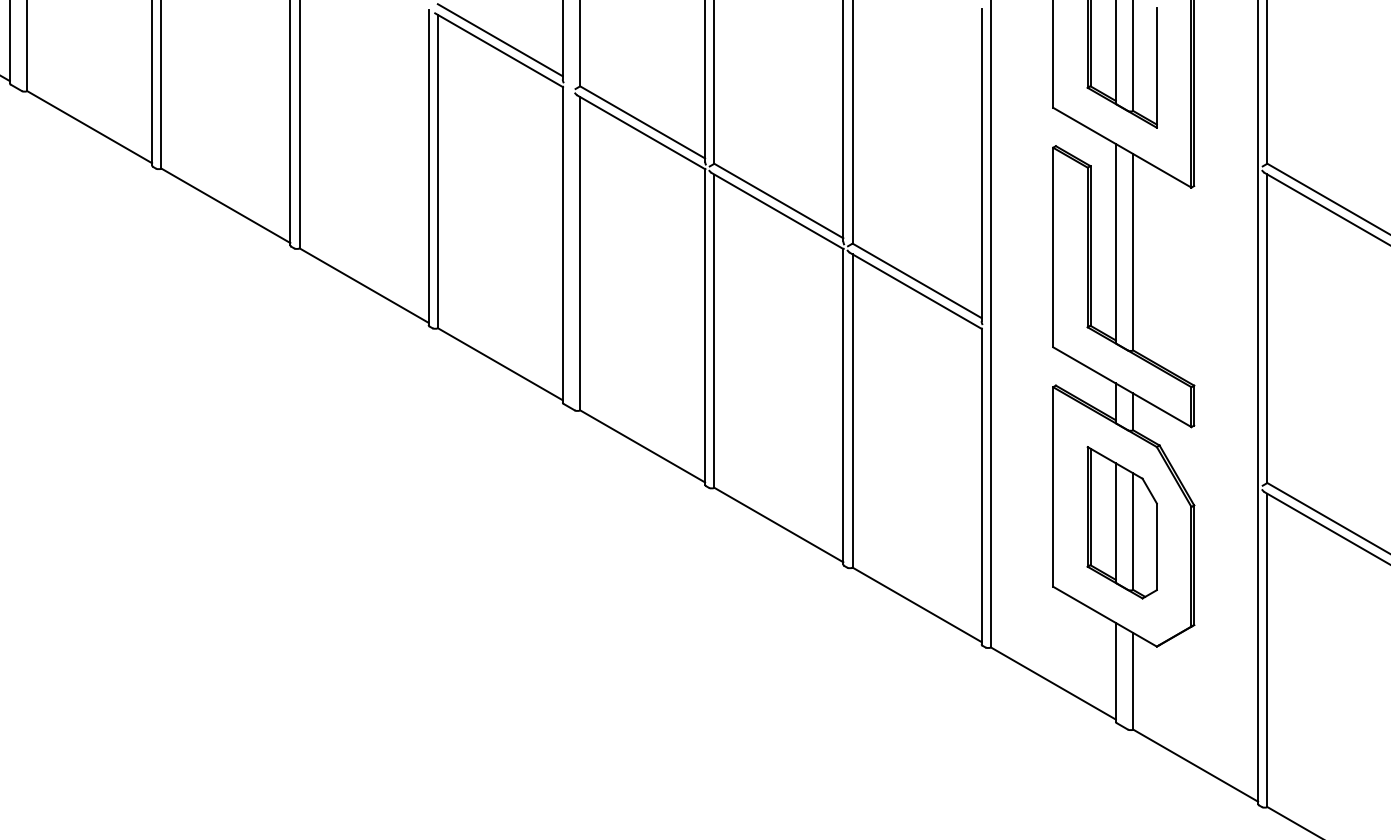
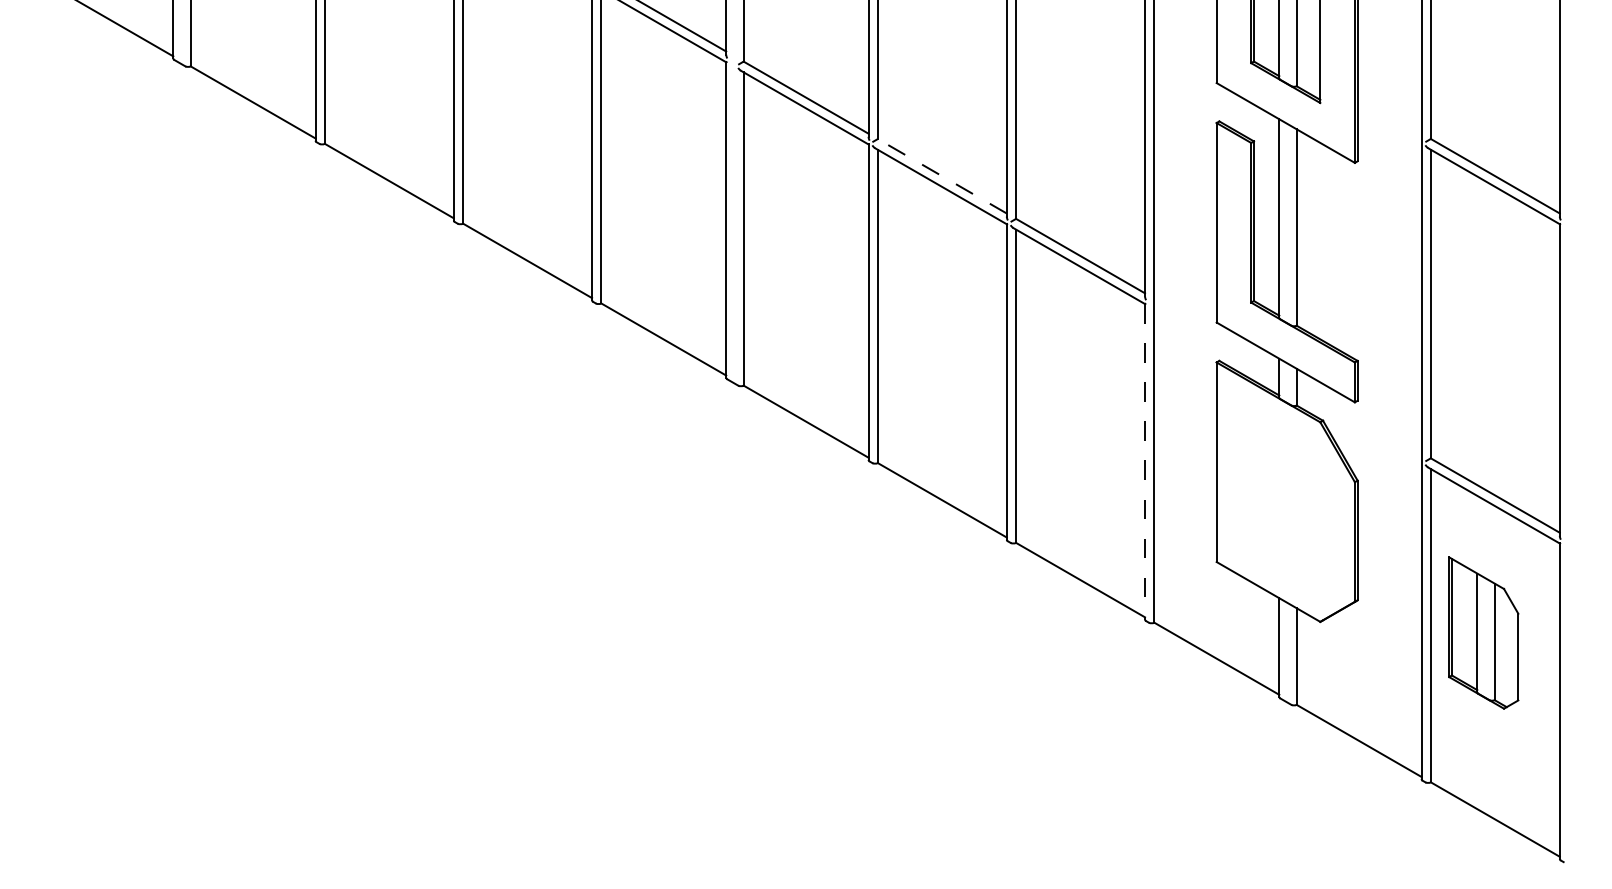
line: (778, 201) -> (941, 176), solid -> dashed
line: (982, 486) -> (1145, 461), solid -> dashed
part: (1122, 522) -> (1483, 632), moved

